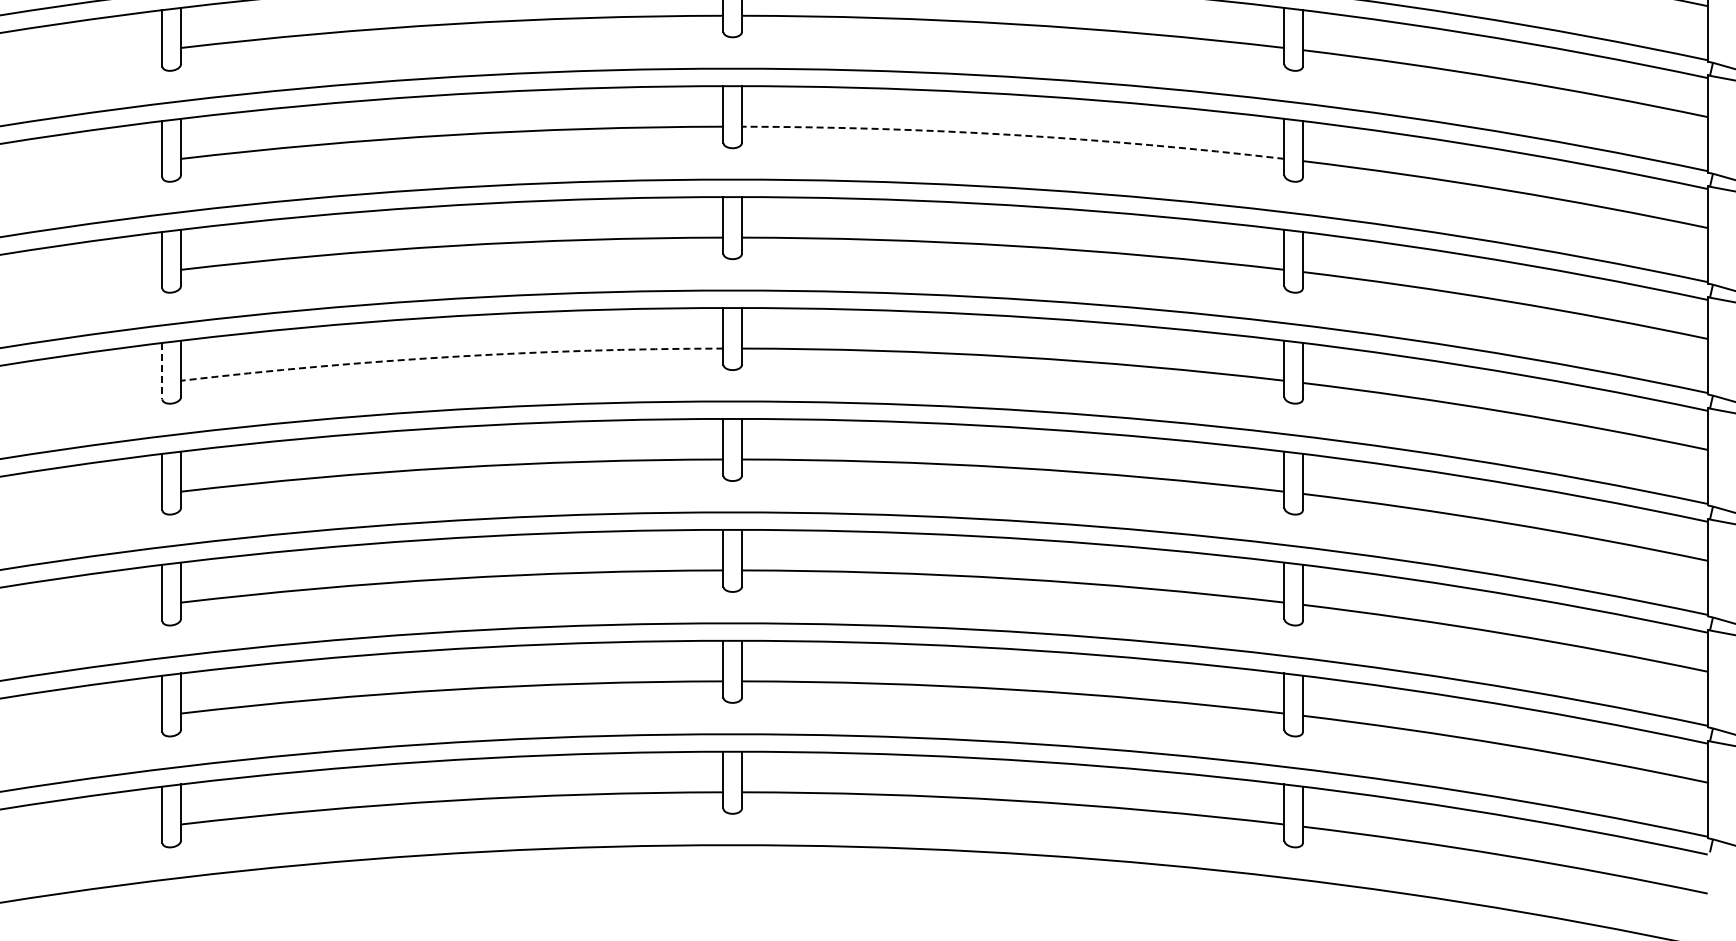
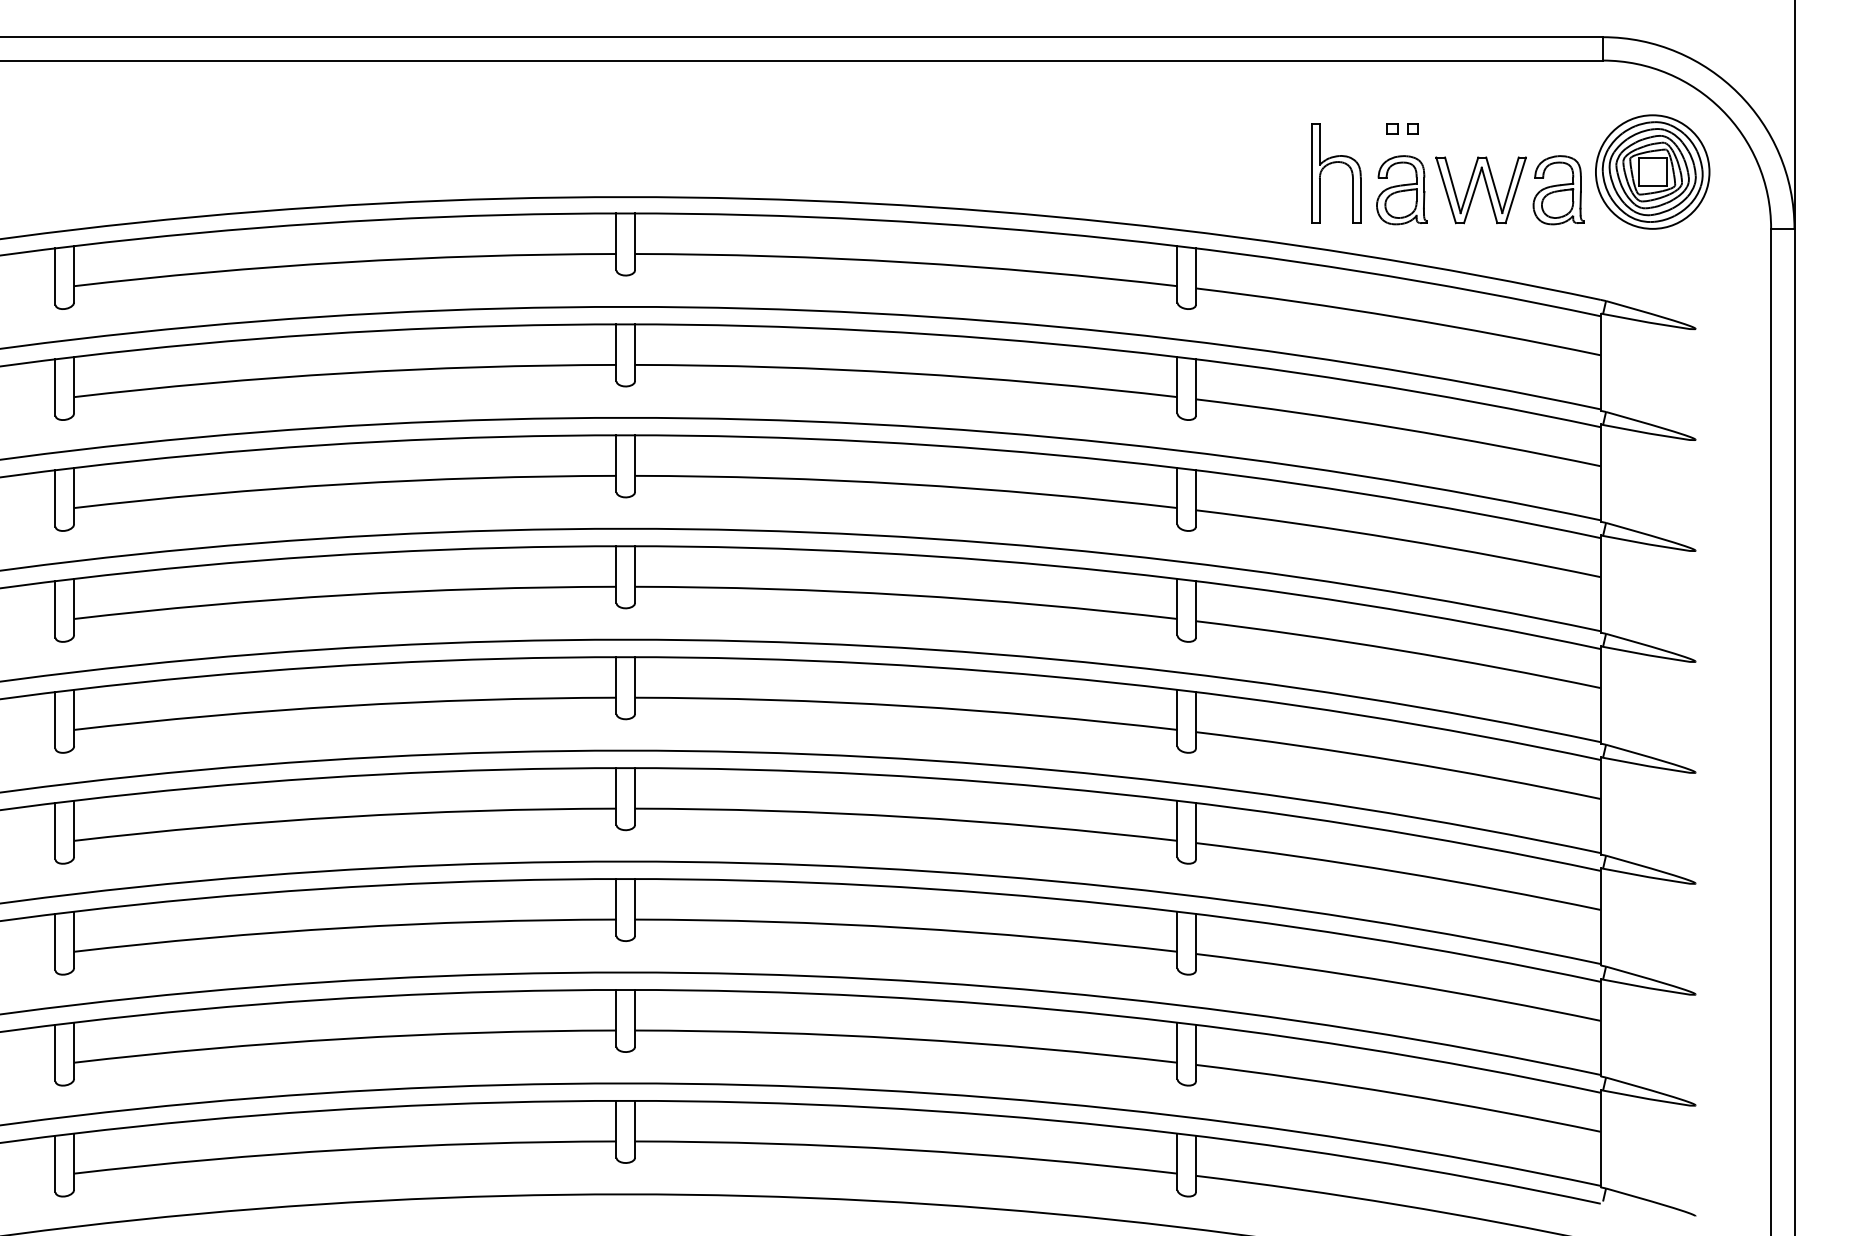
arc: (1013, 135) -> (906, 484), dashed -> solid
arc: (451, 357) -> (344, 706), dashed -> solid
line: (162, 371) -> (55, 720), dashed -> solid

